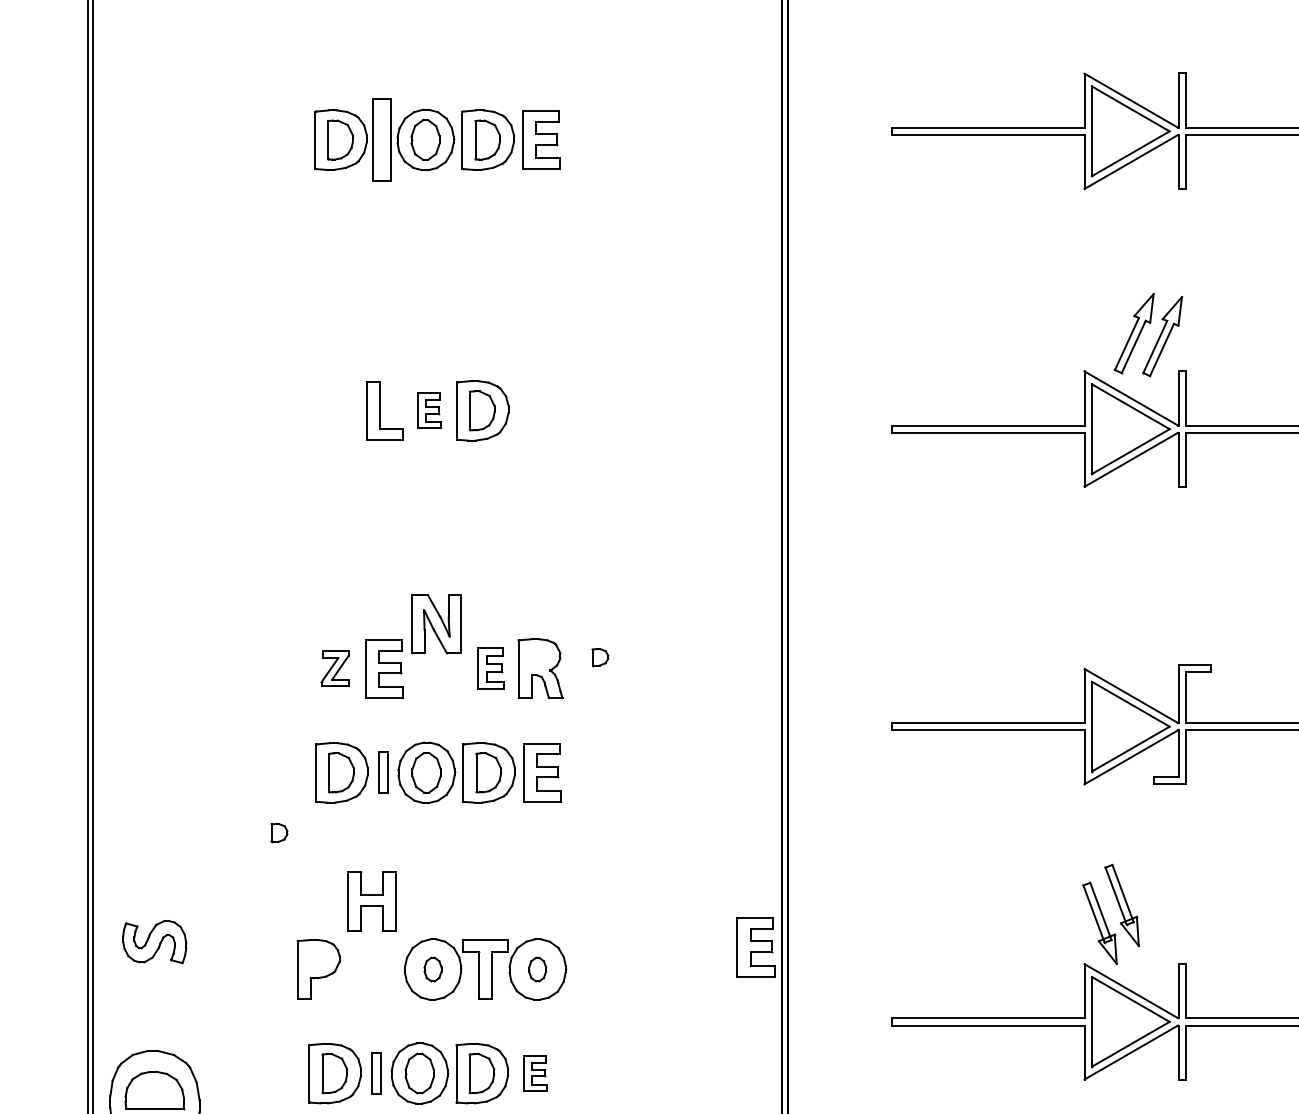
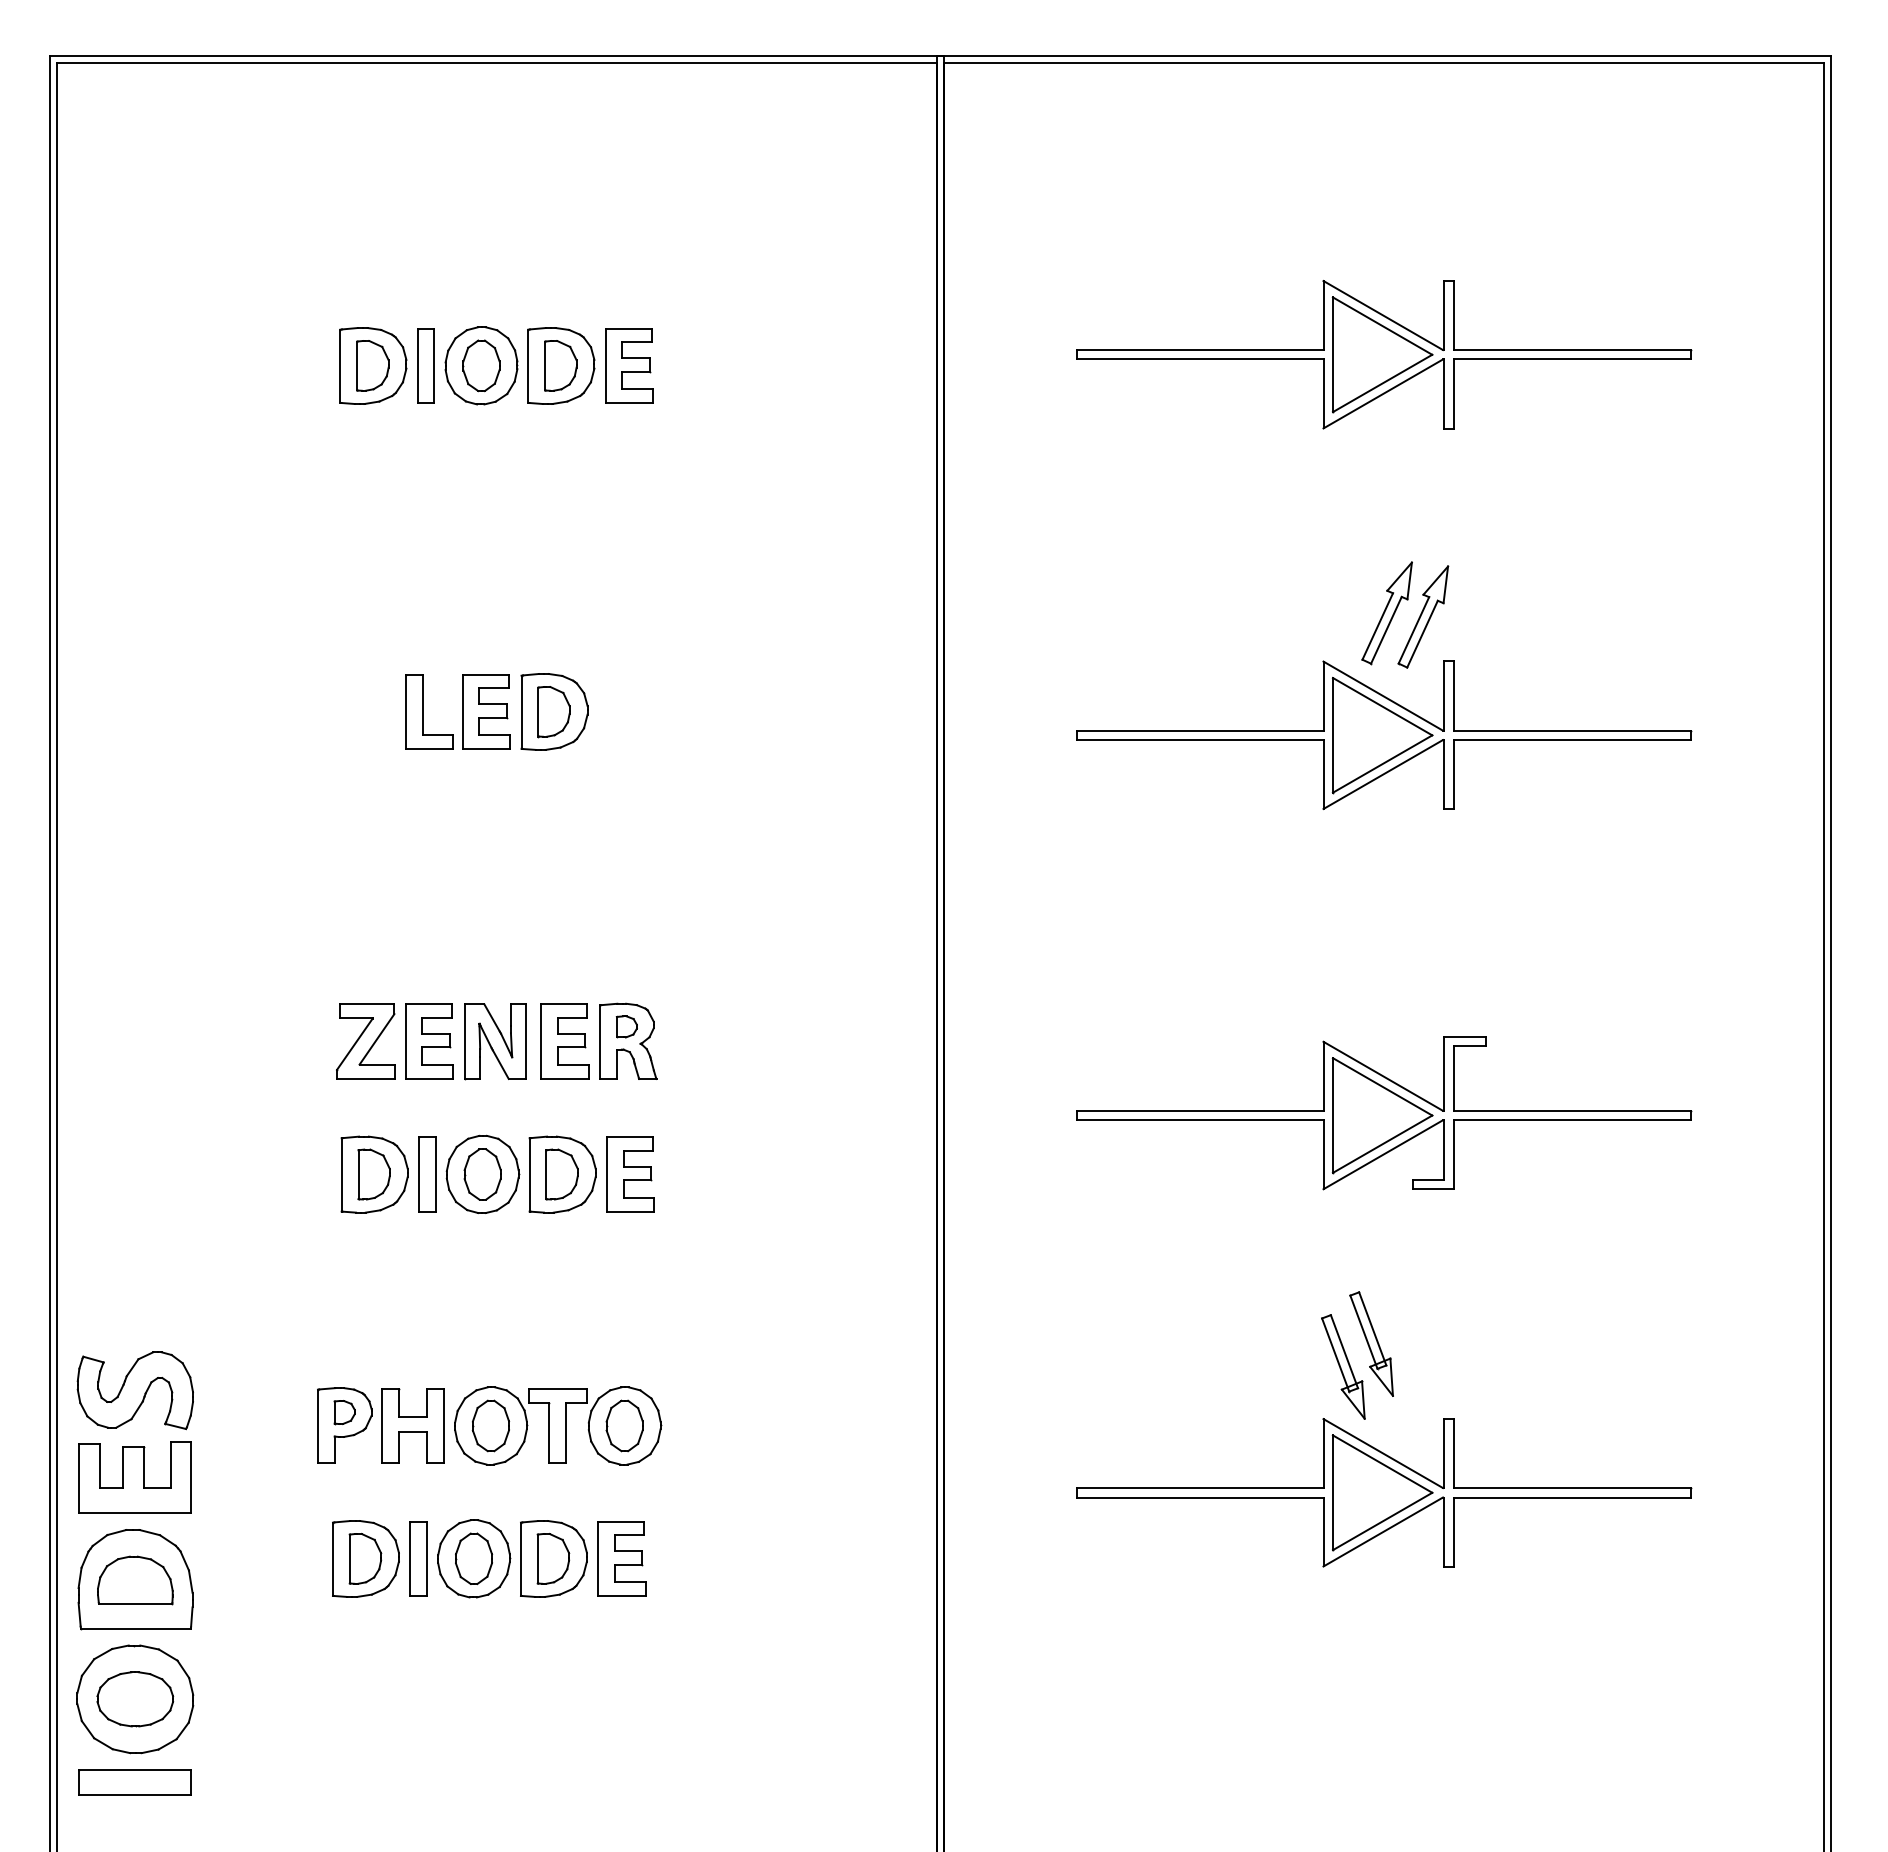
part: (381, 139) -> (425, 365), size x0.71
part: (429, 410) -> (486, 711), size x1.67
part: (436, 624) -> (495, 1041), moved
part: (600, 656) -> (626, 1026), moved
part: (334, 668) -> (365, 1041), size x1.67
part: (490, 668) -> (564, 1041), size x1.43
part: (383, 772) -> (427, 1174), size x1.43
part: (279, 833) -> (344, 1412), moved
part: (371, 901) -> (412, 1425), moved
part: (154, 941) -> (134, 1390), size x1.43
part: (755, 947) -> (903, 1397), removed
part: (432, 969) -> (490, 1425), size x1.67
part: (537, 969) -> (624, 1425), size x1.67
part: (154, 1009) -> (134, 1477), added
part: (376, 1073) -> (418, 1558), size x1.43
part: (535, 1073) -> (621, 1558), size x1.67

